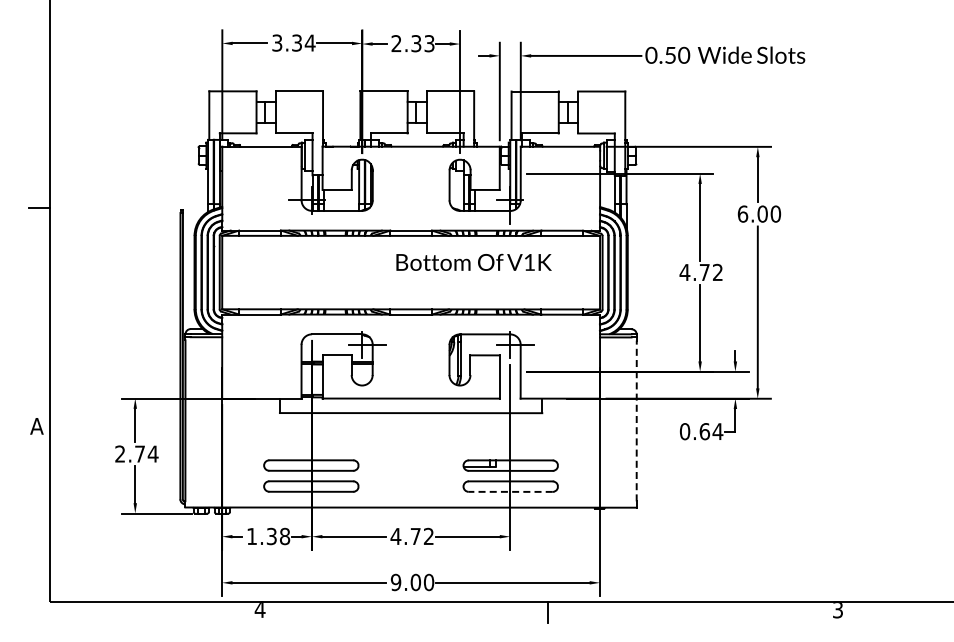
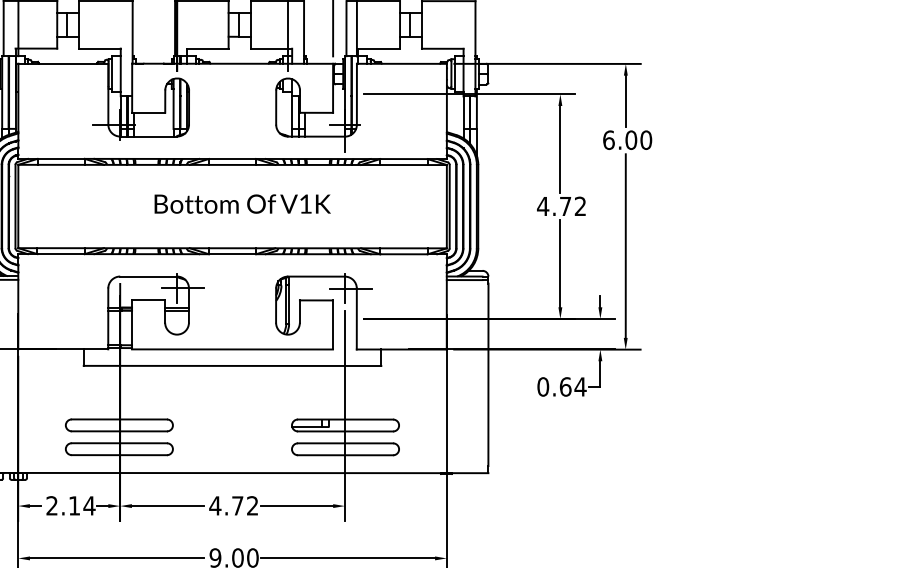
text: (473, 261) -> (242, 203), moved
line: (636, 420) -> (488, 374), dashed -> solid
line: (510, 491) -> (345, 454), dashed -> solid
text: (268, 536) -> (70, 505), 1.38 -> 2.14

